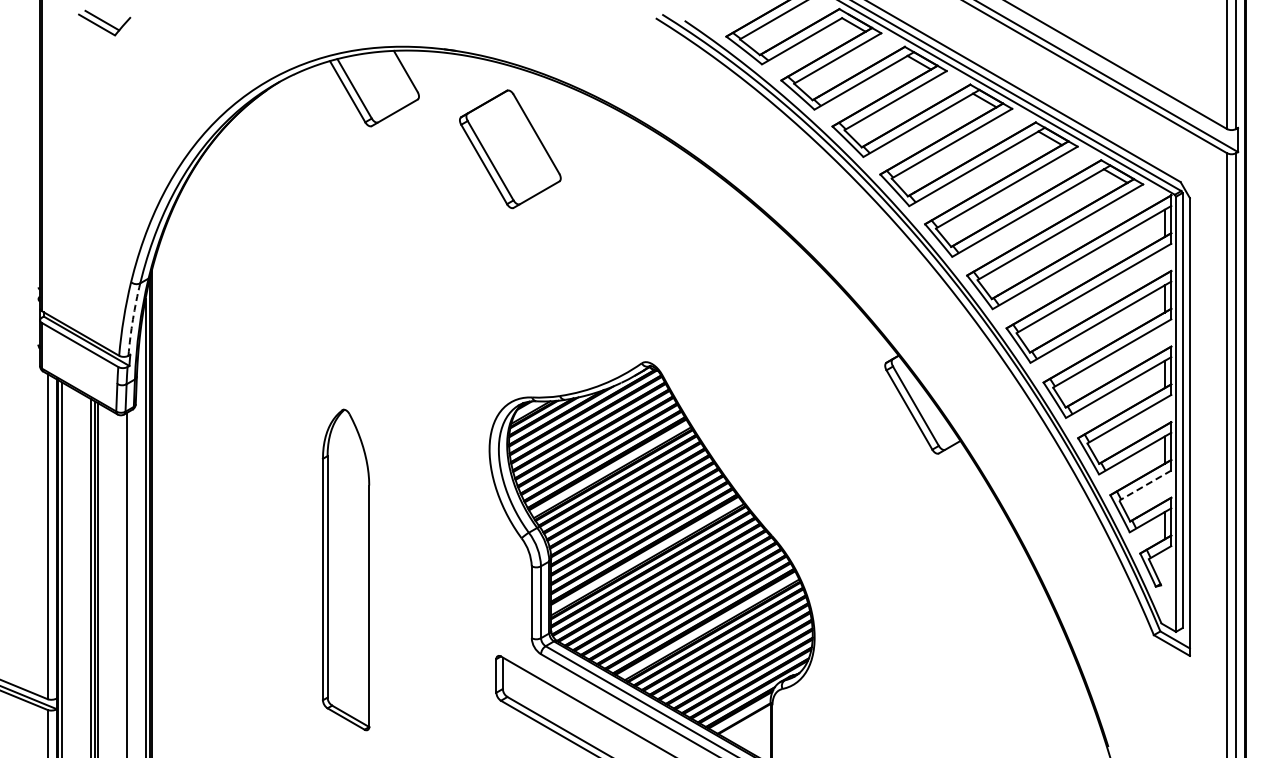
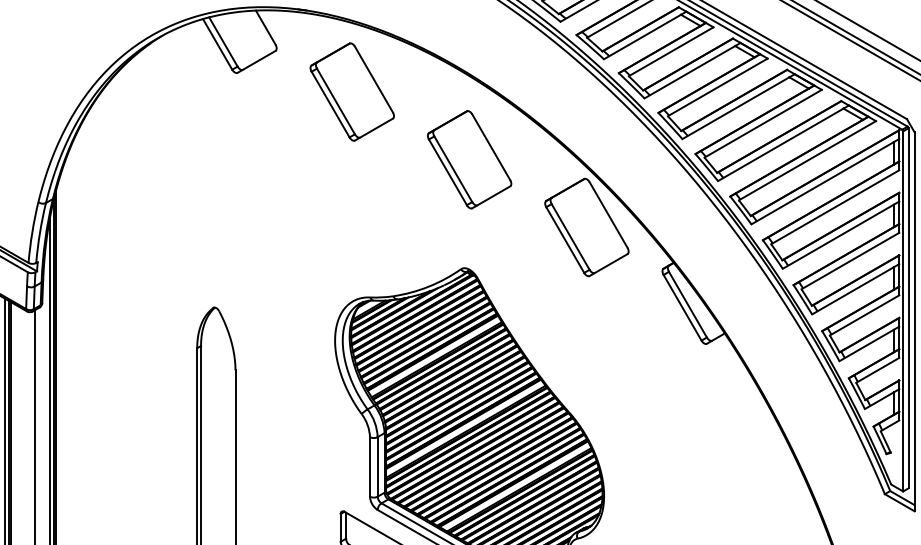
part: (651, 230) -> (469, 159), added
part: (793, 312) -> (586, 227), added
arc: (133, 319) -> (40, 232), dashed -> solid
line: (1144, 485) -> (877, 370), dashed -> solid

